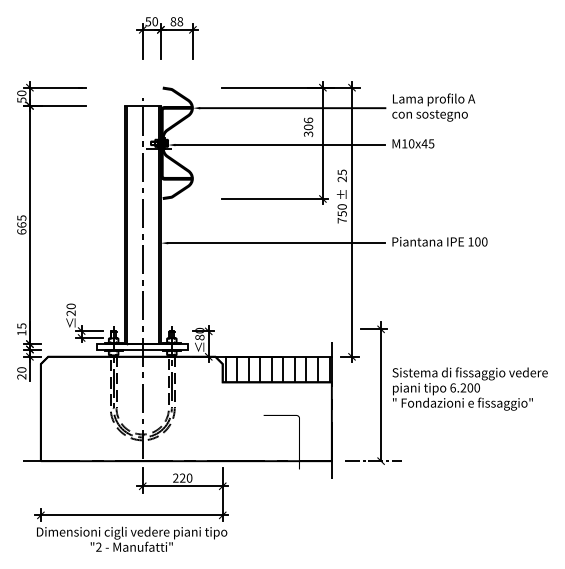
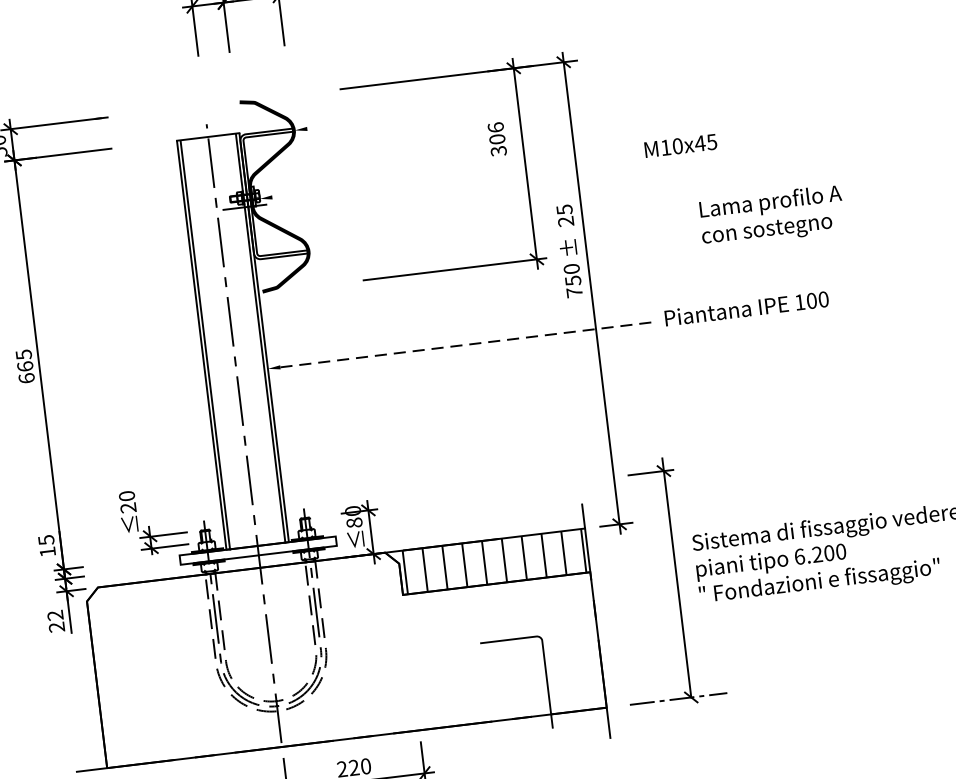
text: (433, 107) -> (771, 216), moved
line: (292, 108) -> (465, 110), removed
line: (280, 145) -> (452, 176), removed
line: (276, 243) -> (466, 345), solid -> dashed
text: (21, 369) -> (54, 614), 20 -> 22

